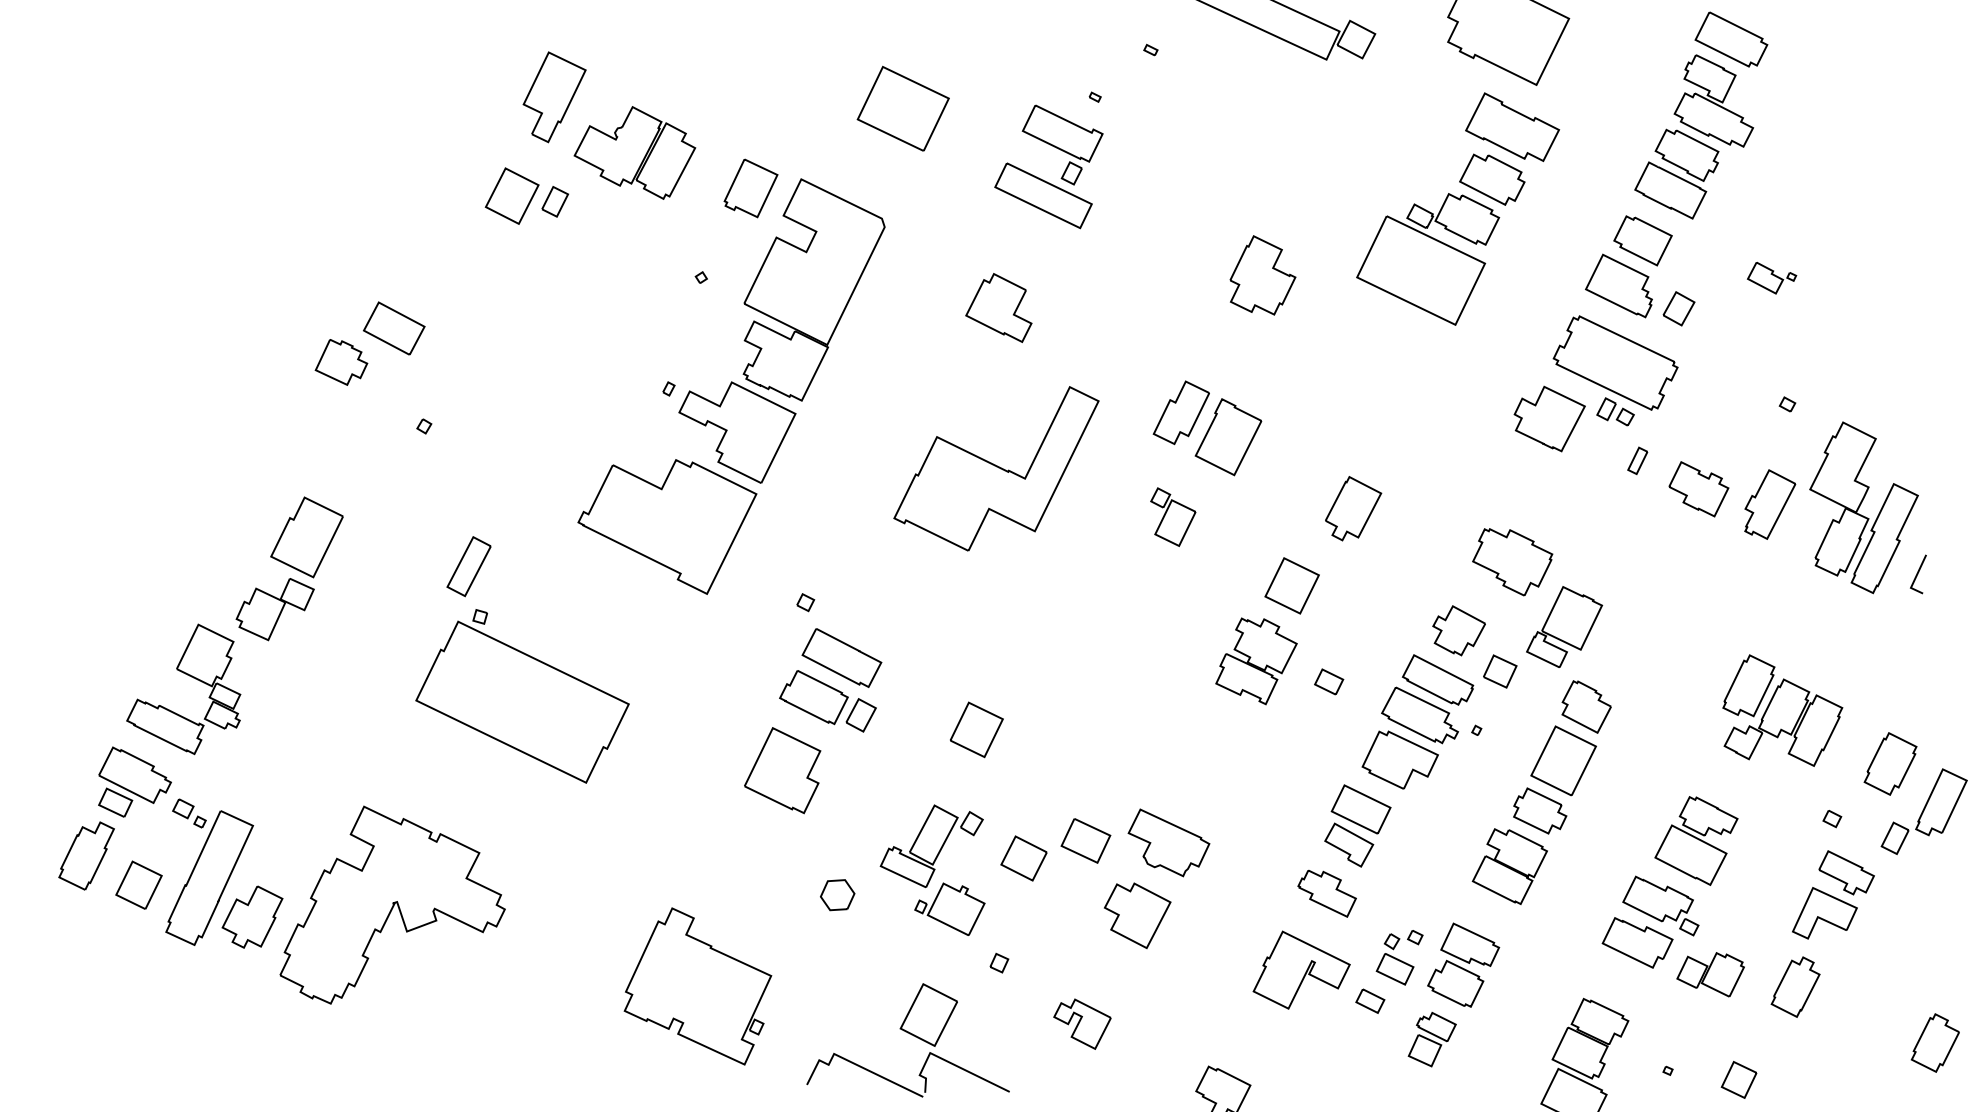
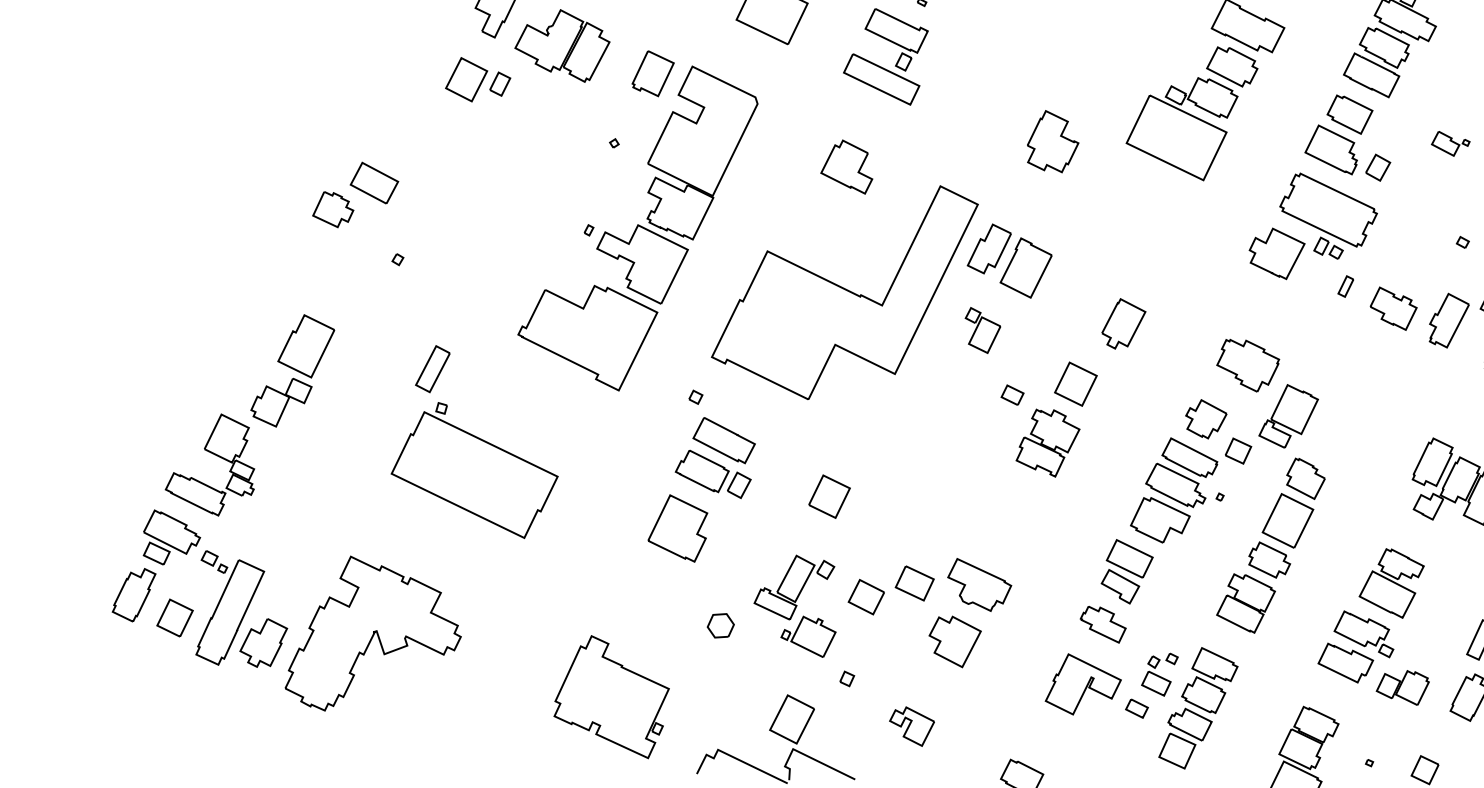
part: (996, 468) -> (844, 292), size x1.67
part: (1329, 681) -> (1012, 394), moved
part: (1431, 1039) -> (1184, 738), size x1.43

